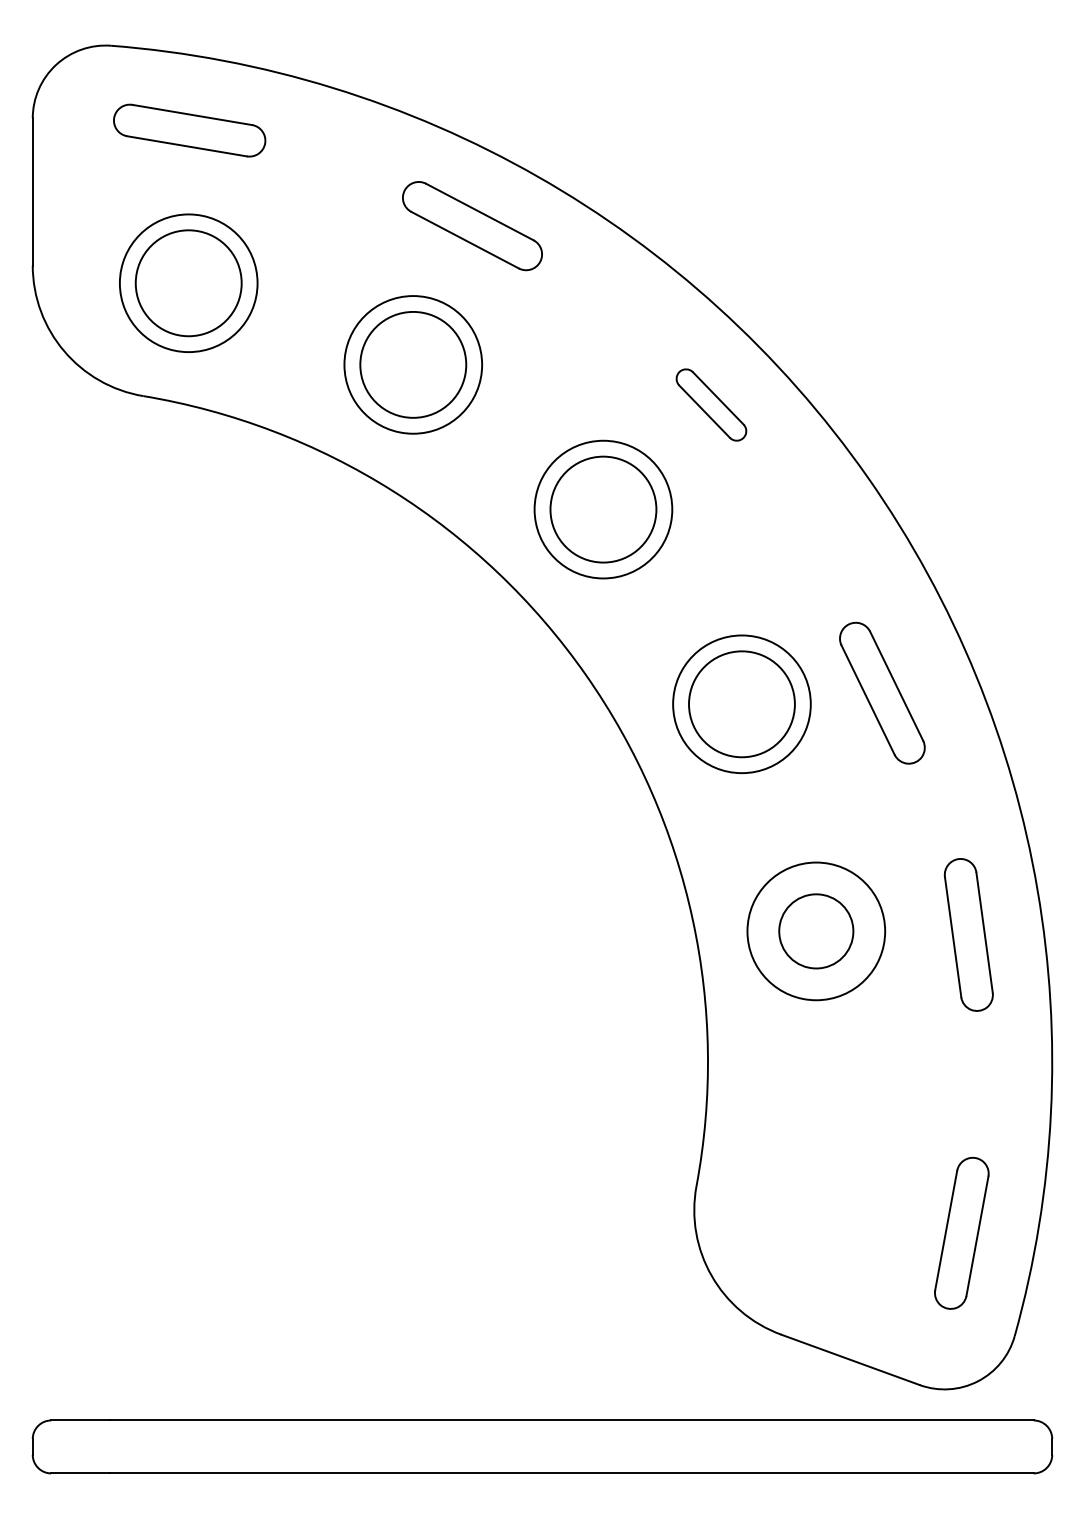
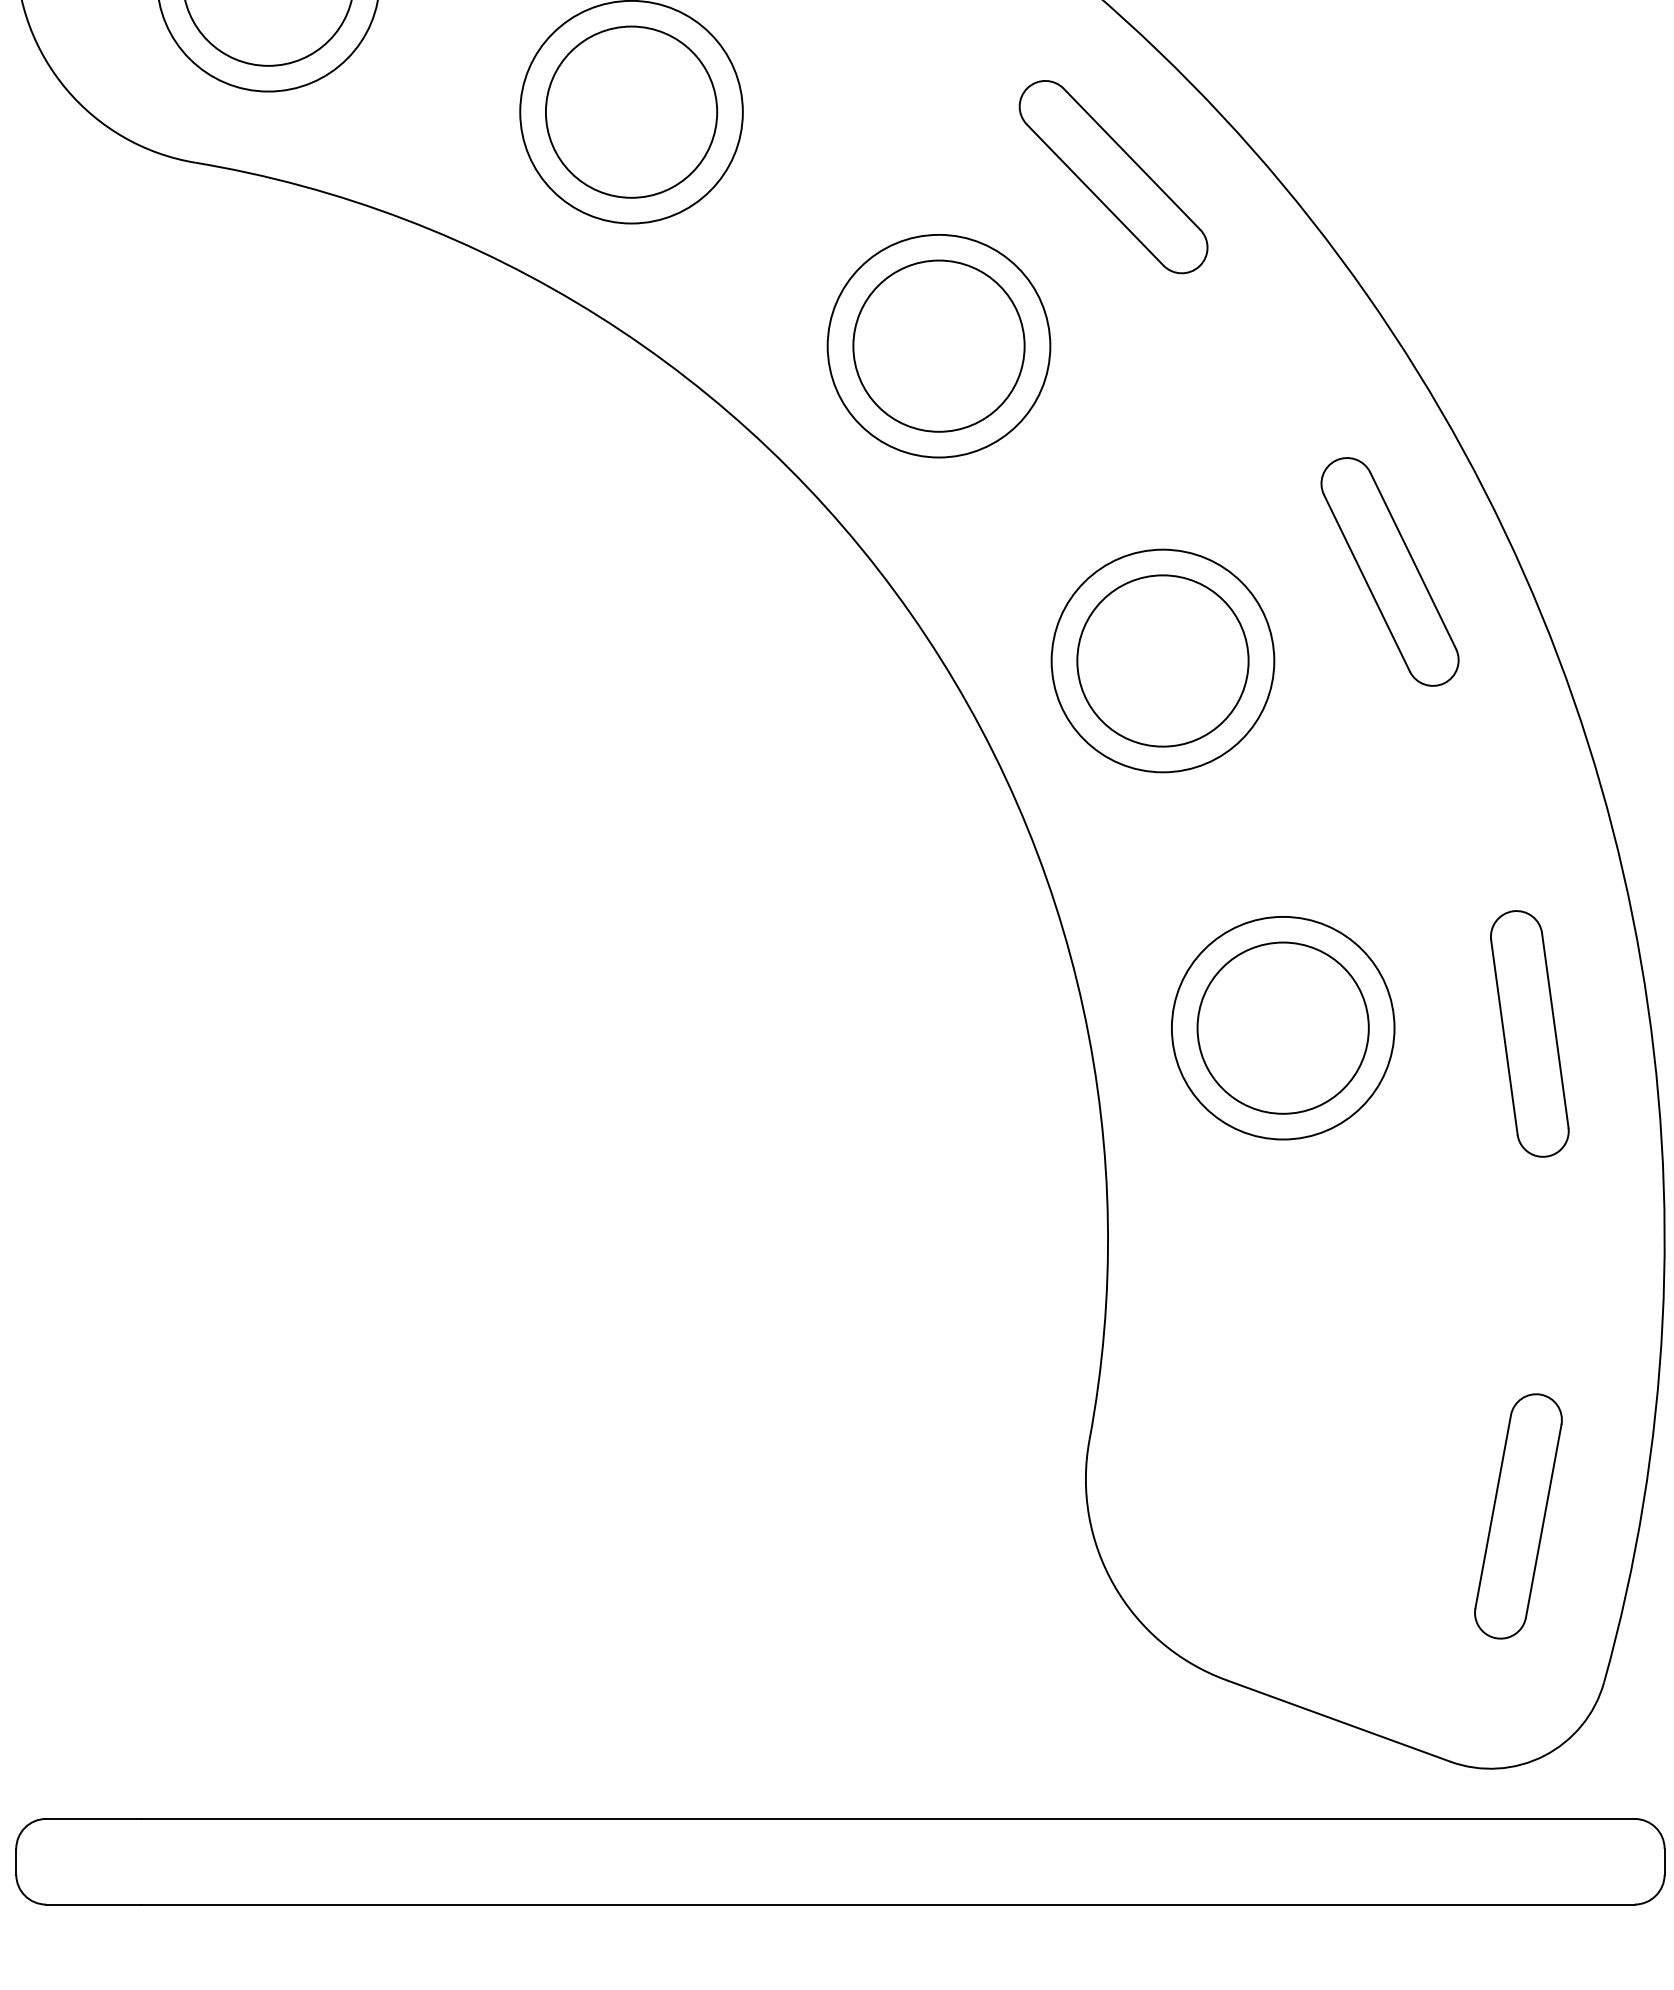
part: (711, 404) -> (1113, 176), size x1.67
part: (882, 692) -> (1390, 570), moved
circle: (816, 931) -> (1283, 1028), size x1.43

